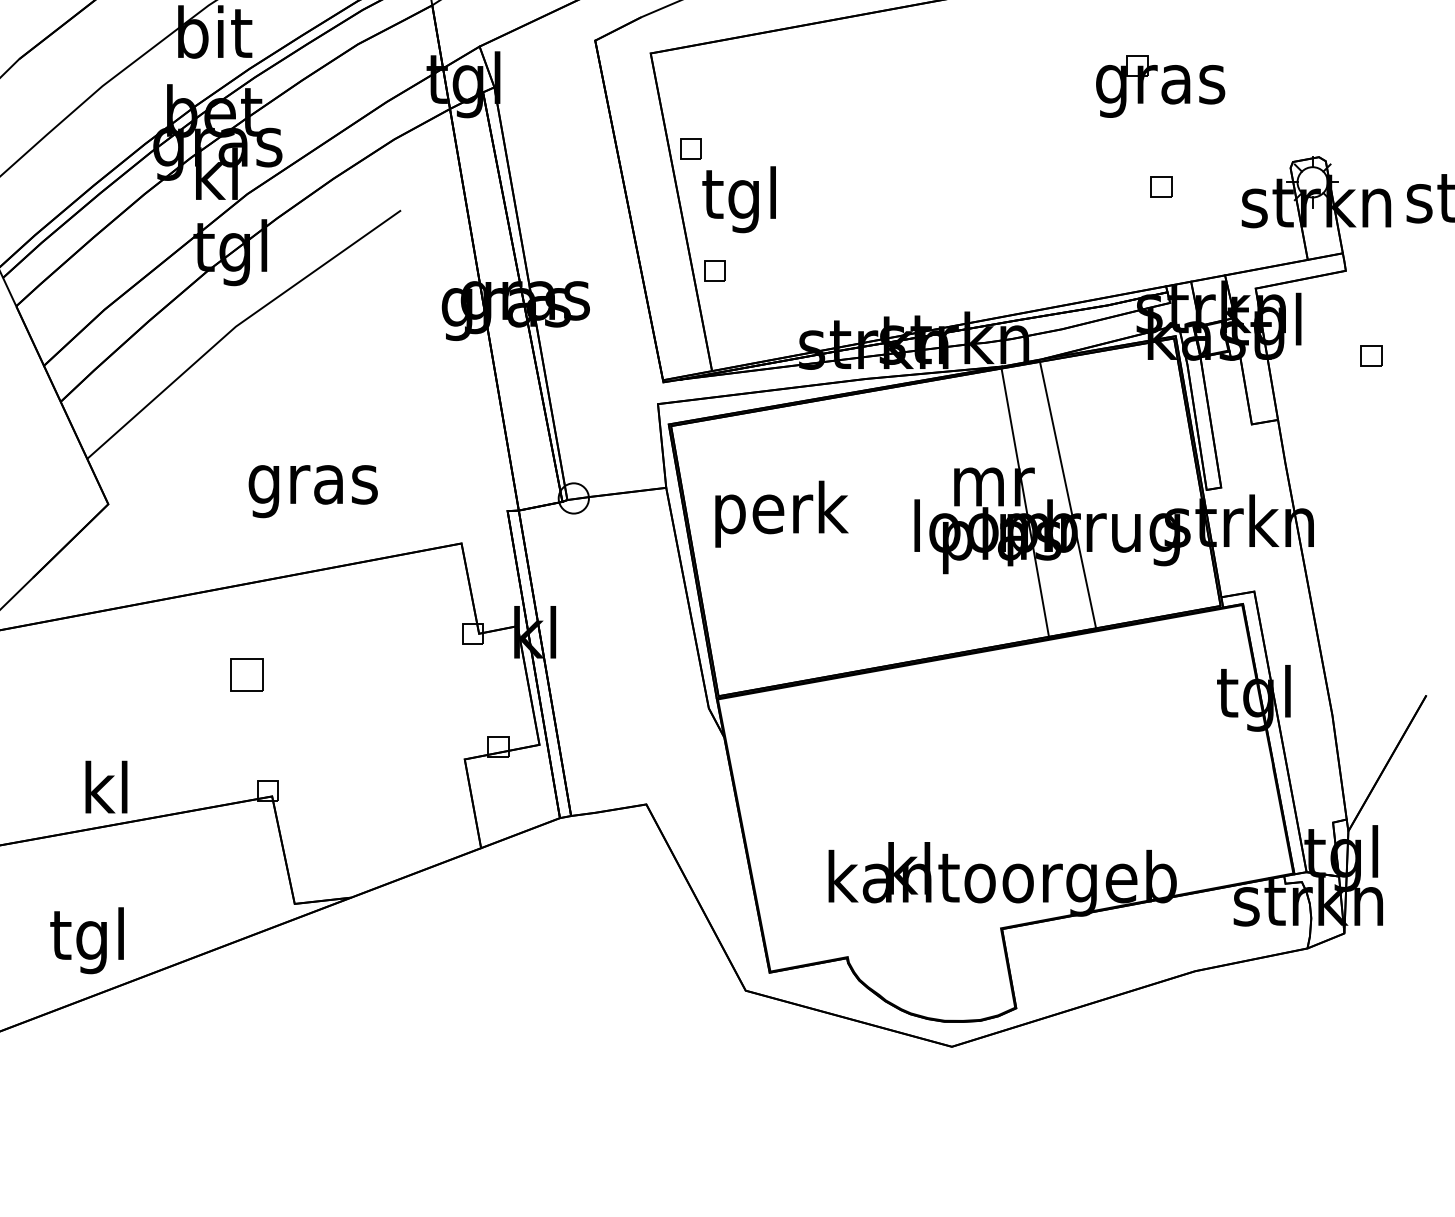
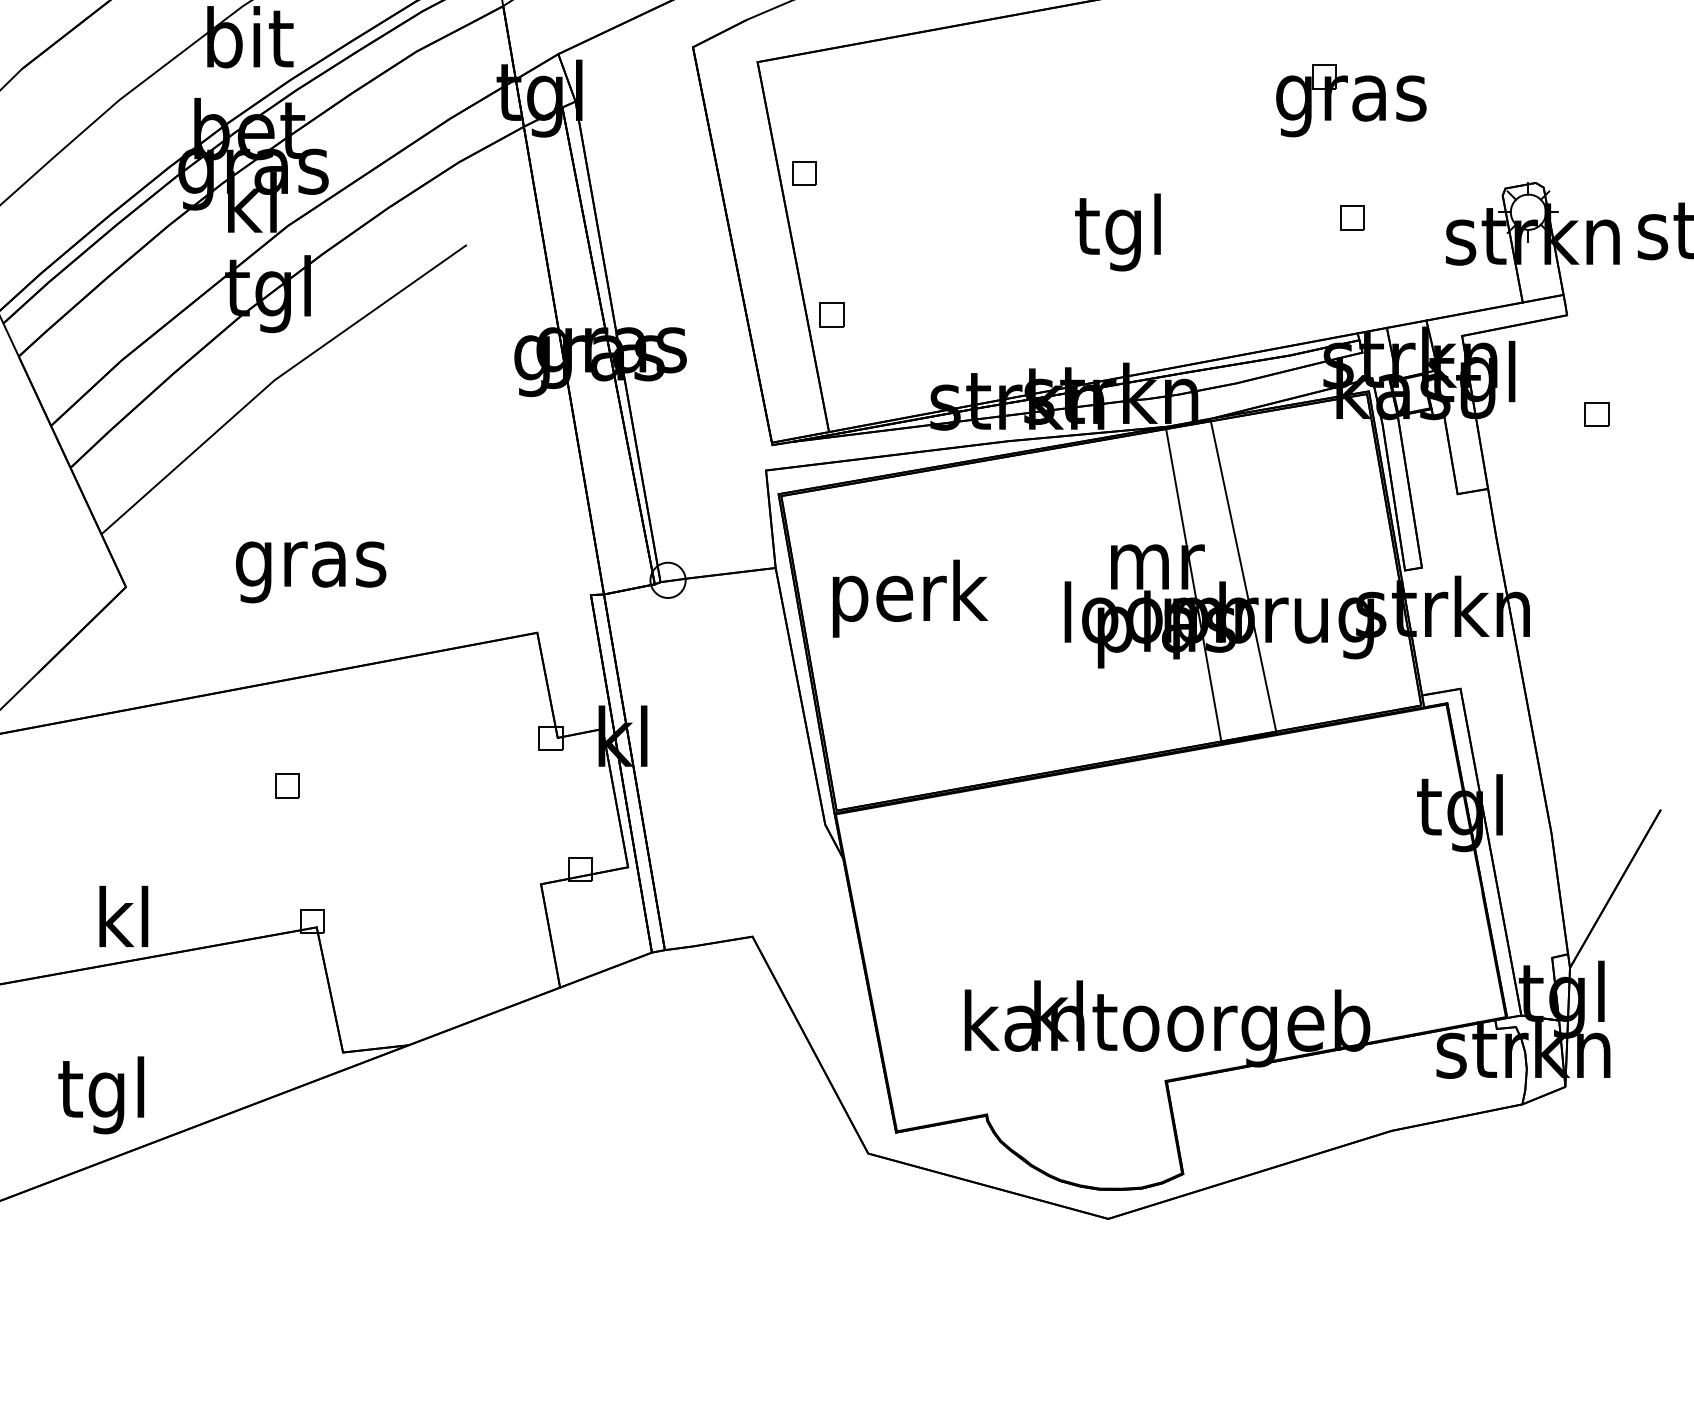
text: (738, 199) -> (1117, 232), moved
text: (312, 491) -> (310, 572), moved
part: (246, 674) -> (286, 785), size x0.62

